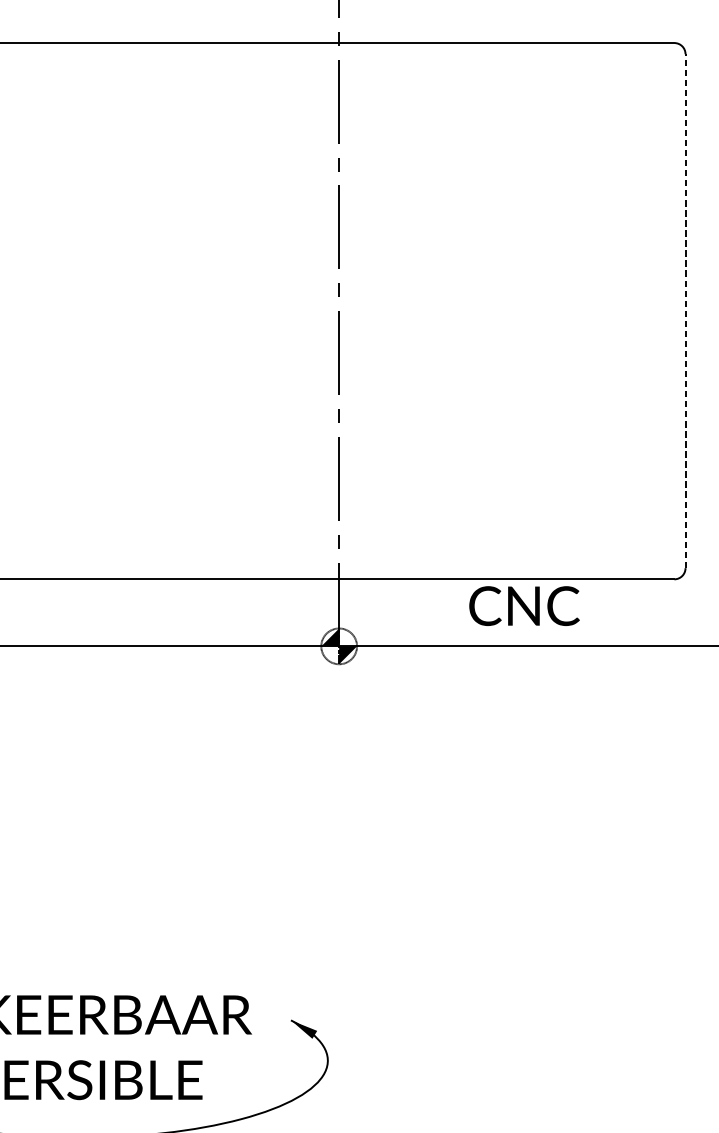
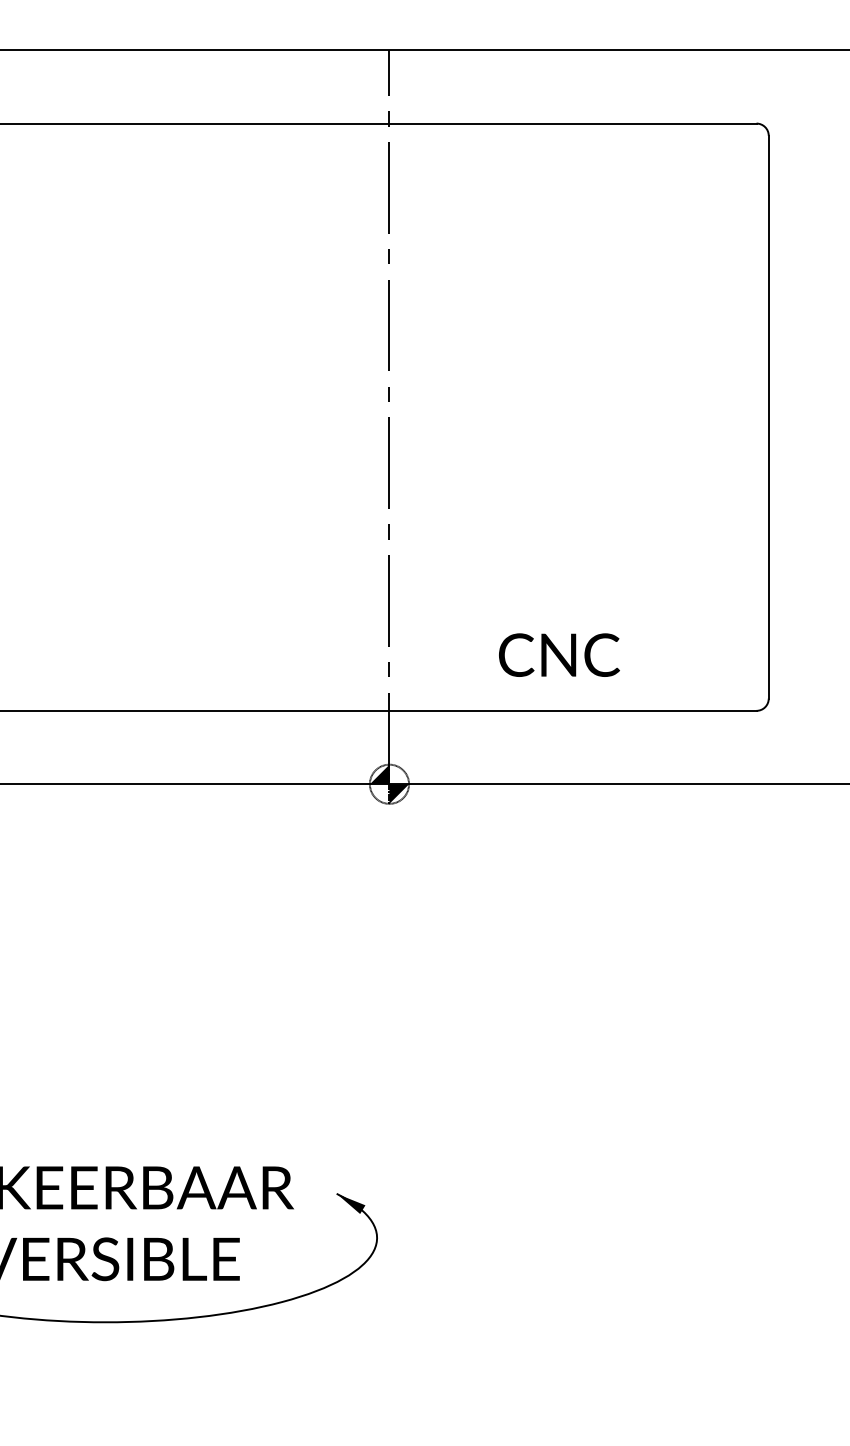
line: (685, 310) -> (768, 416), dashed -> solid
text: (524, 605) -> (559, 654), moved

